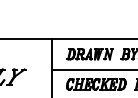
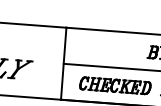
part: (89, 54) -> (109, 49), removed

